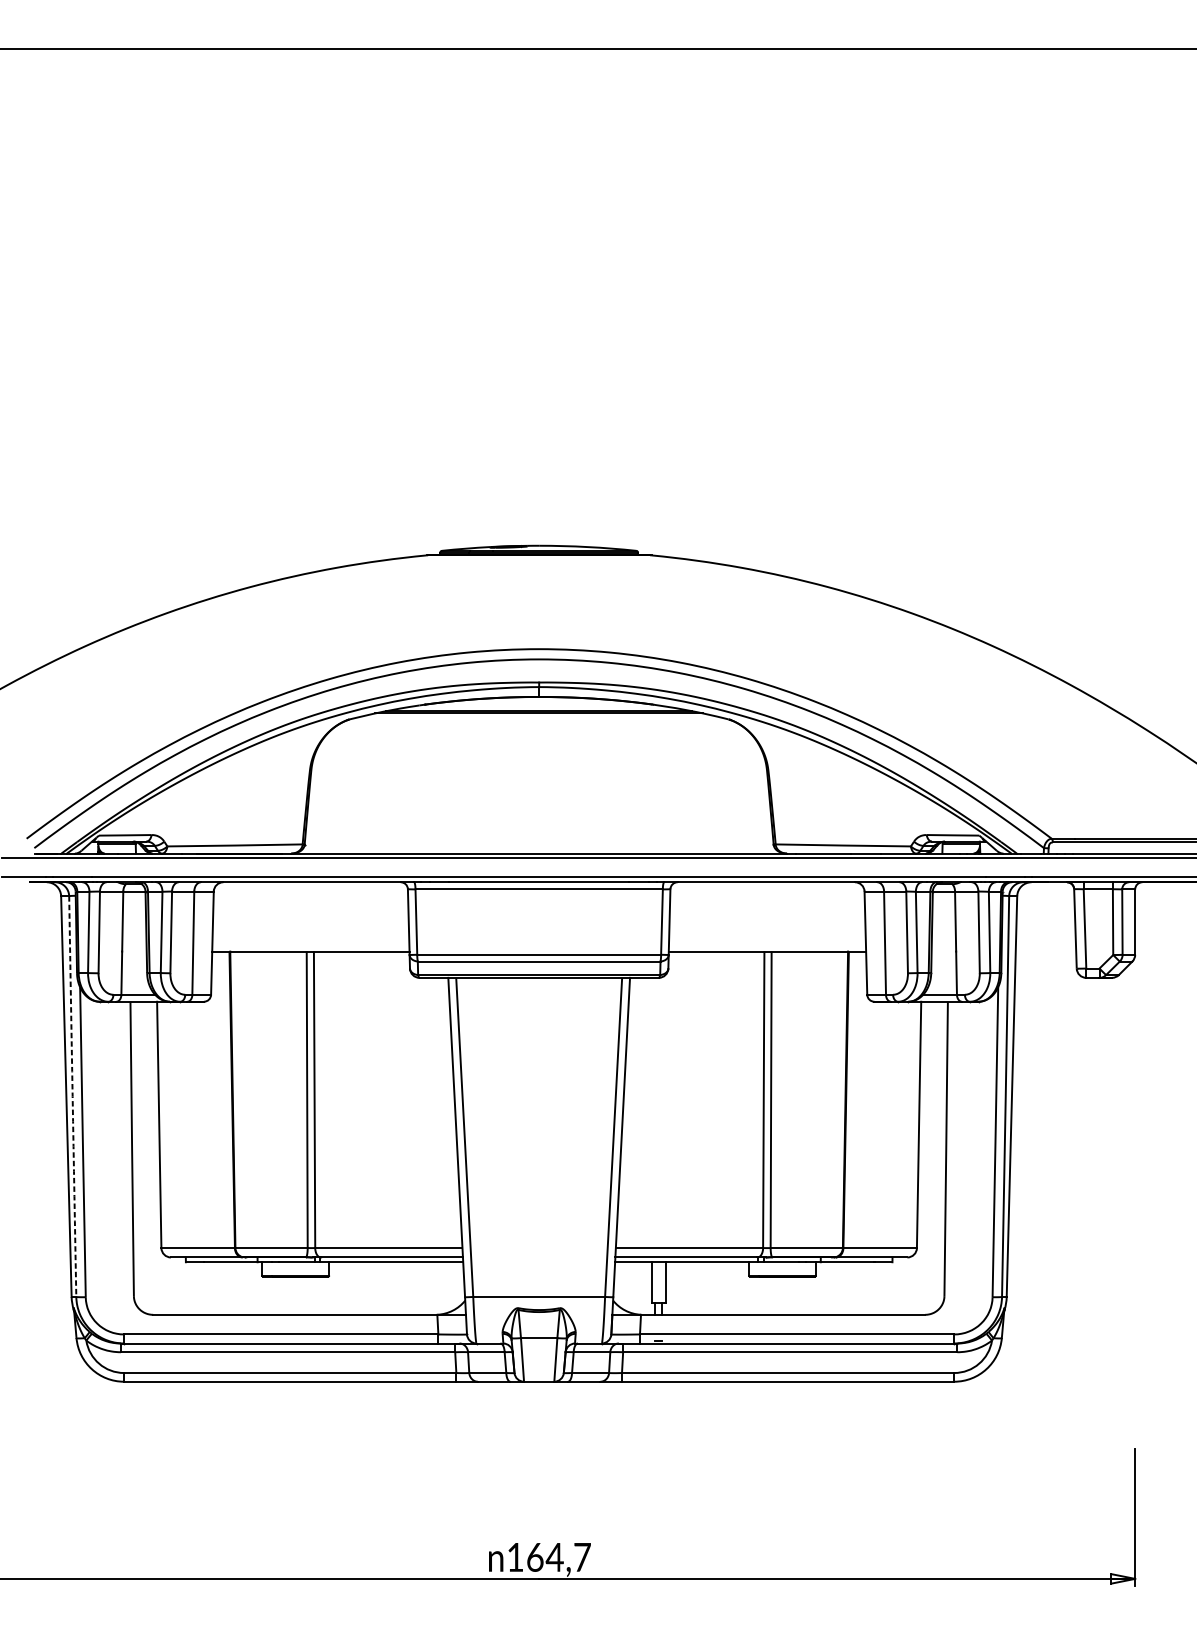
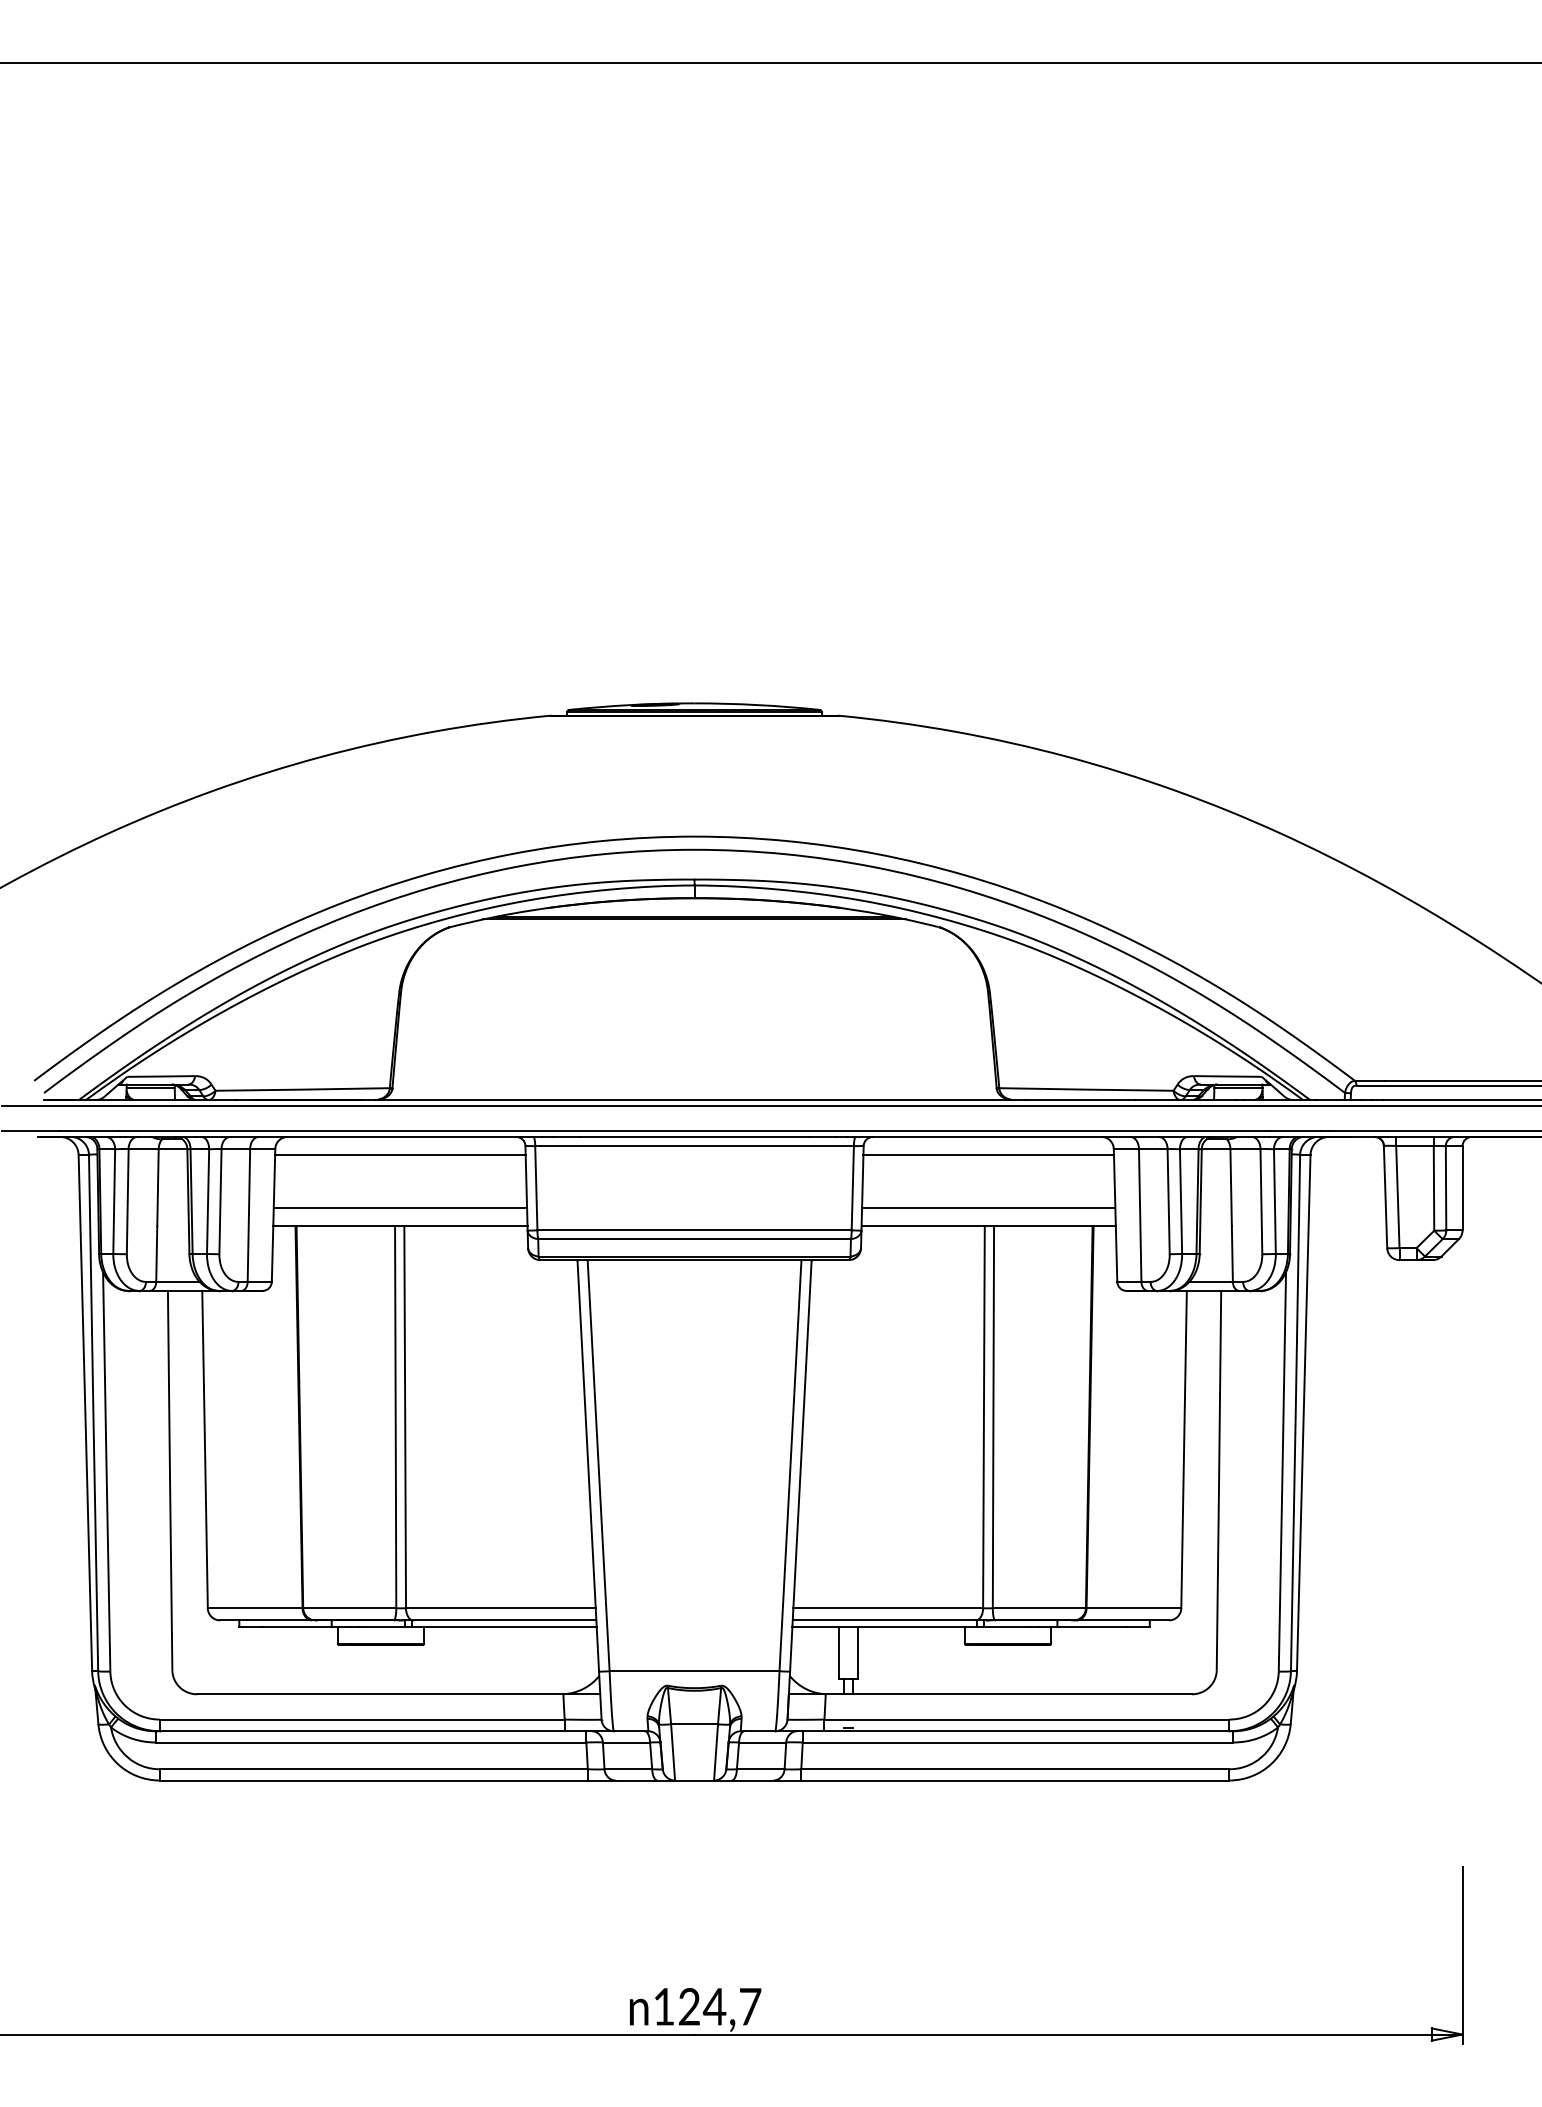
line: (310, 896) -> (400, 1155), added
line: (767, 896) -> (988, 1155), added
line: (310, 937) -> (400, 1208), added
line: (767, 937) -> (988, 1208), added
arc: (72, 1096) -> (93, 1413), dashed -> solid
text: (535, 1557) -> (689, 2006), 164,7 -> 124,7

